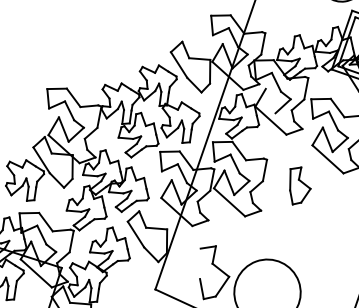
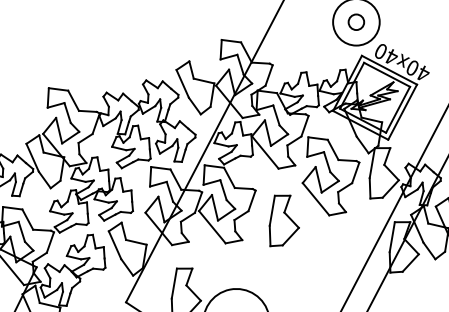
line: (270, 100) -> (267, 132), added
part: (298, 185) -> (283, 220), size x1.43
line: (199, 263) -> (173, 283), added

